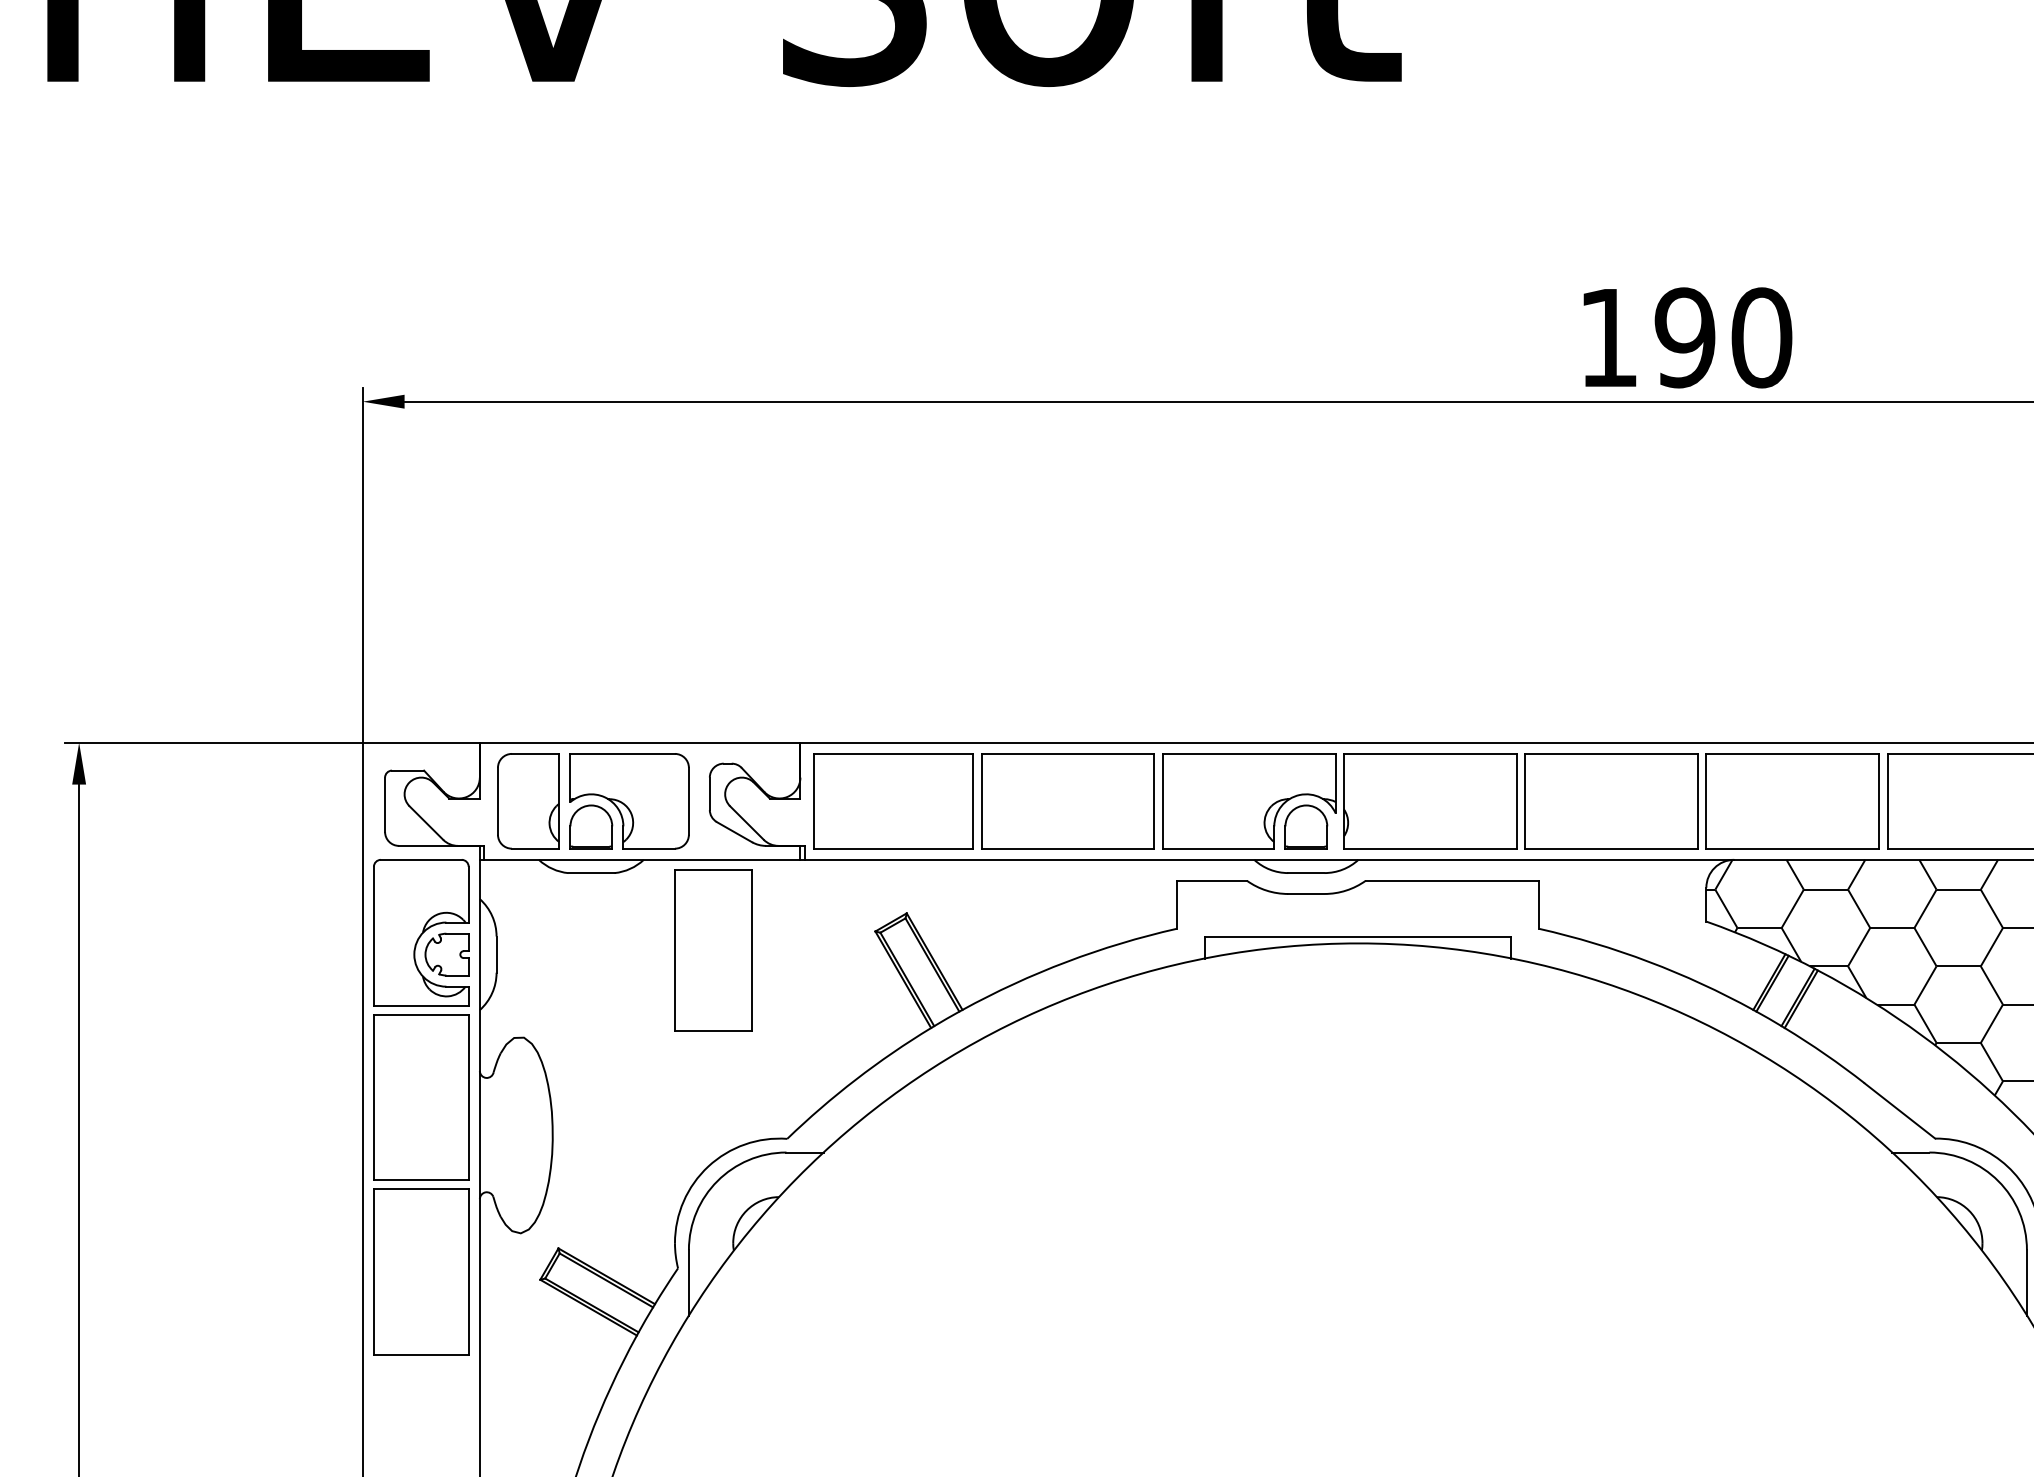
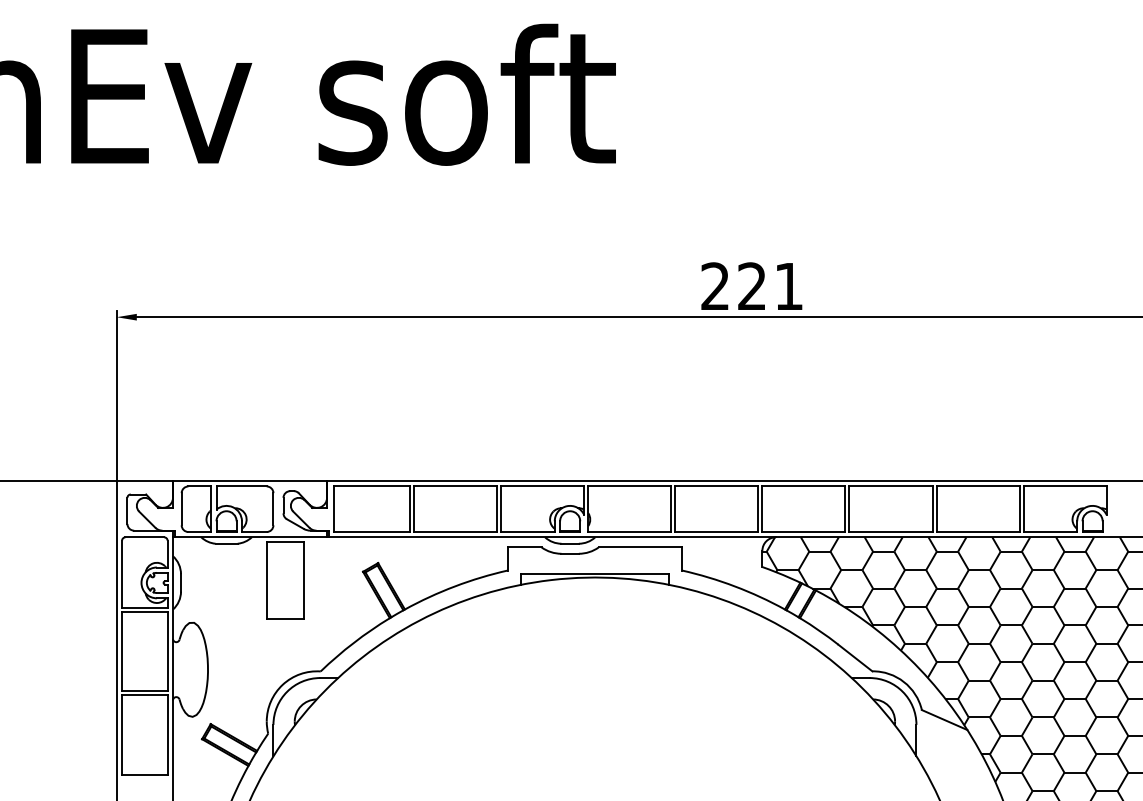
text: (1685, 337) -> (752, 286), 190 -> 221

